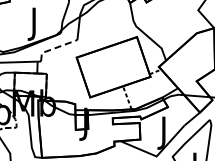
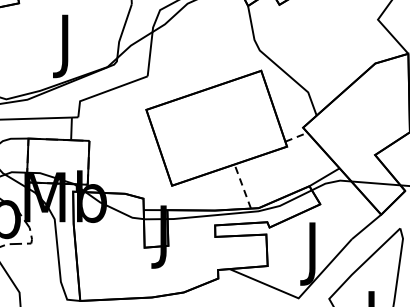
line: (55, 48) -> (105, 92), dashed -> solid

